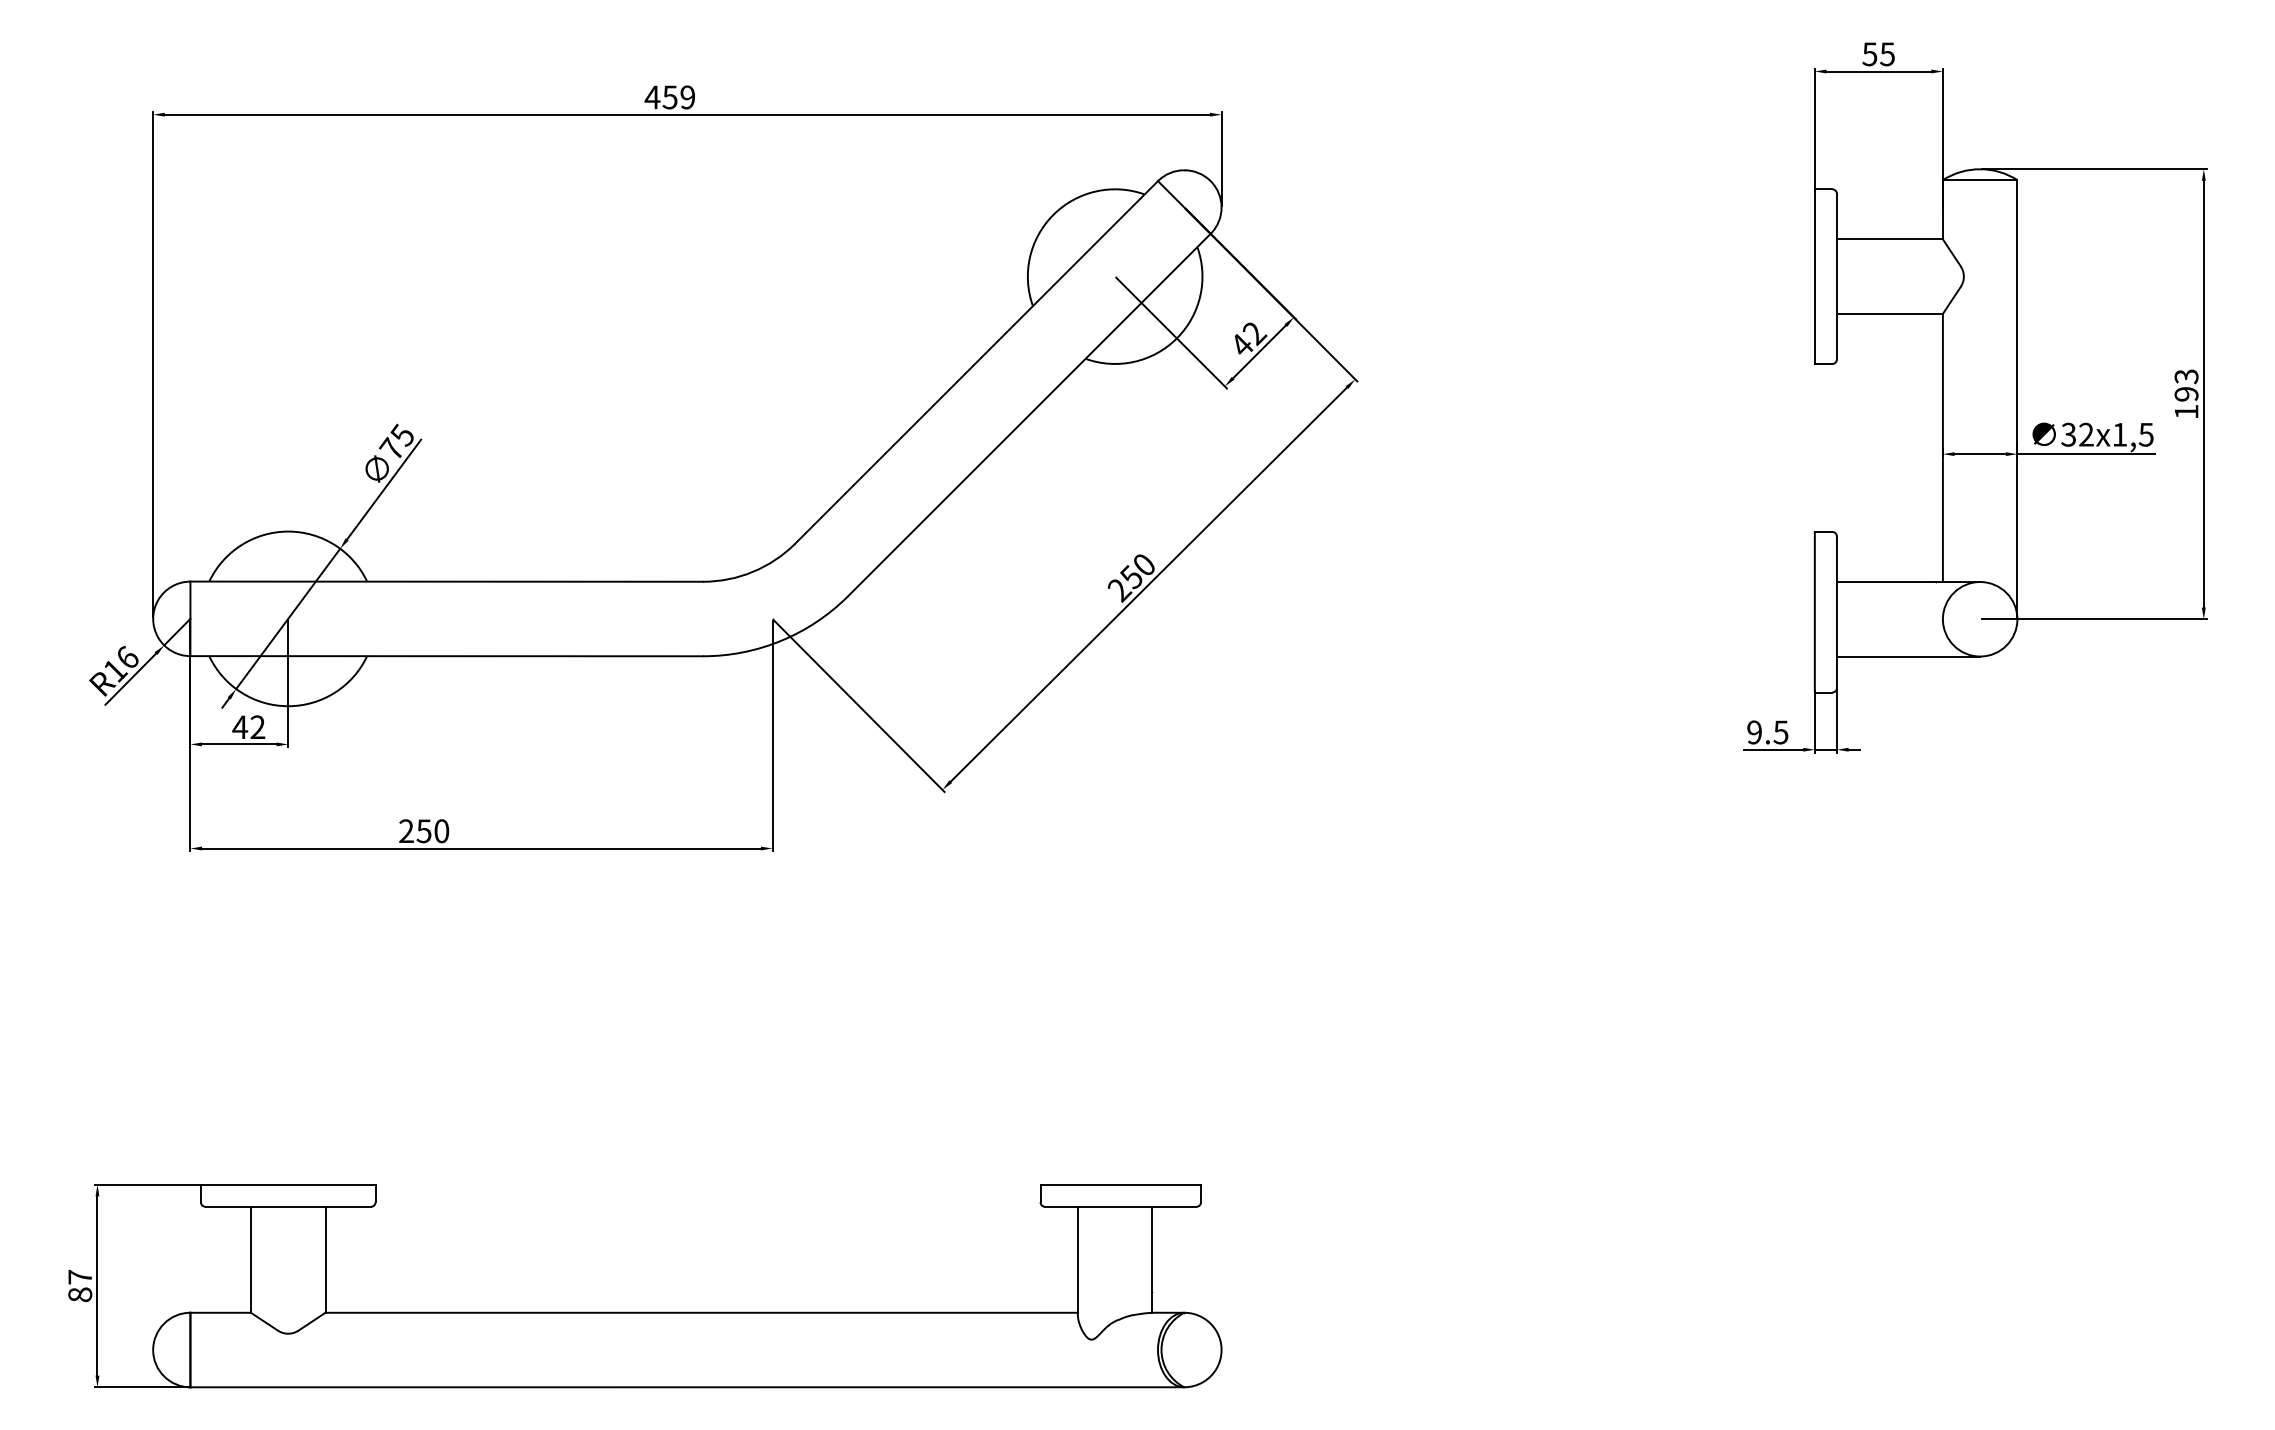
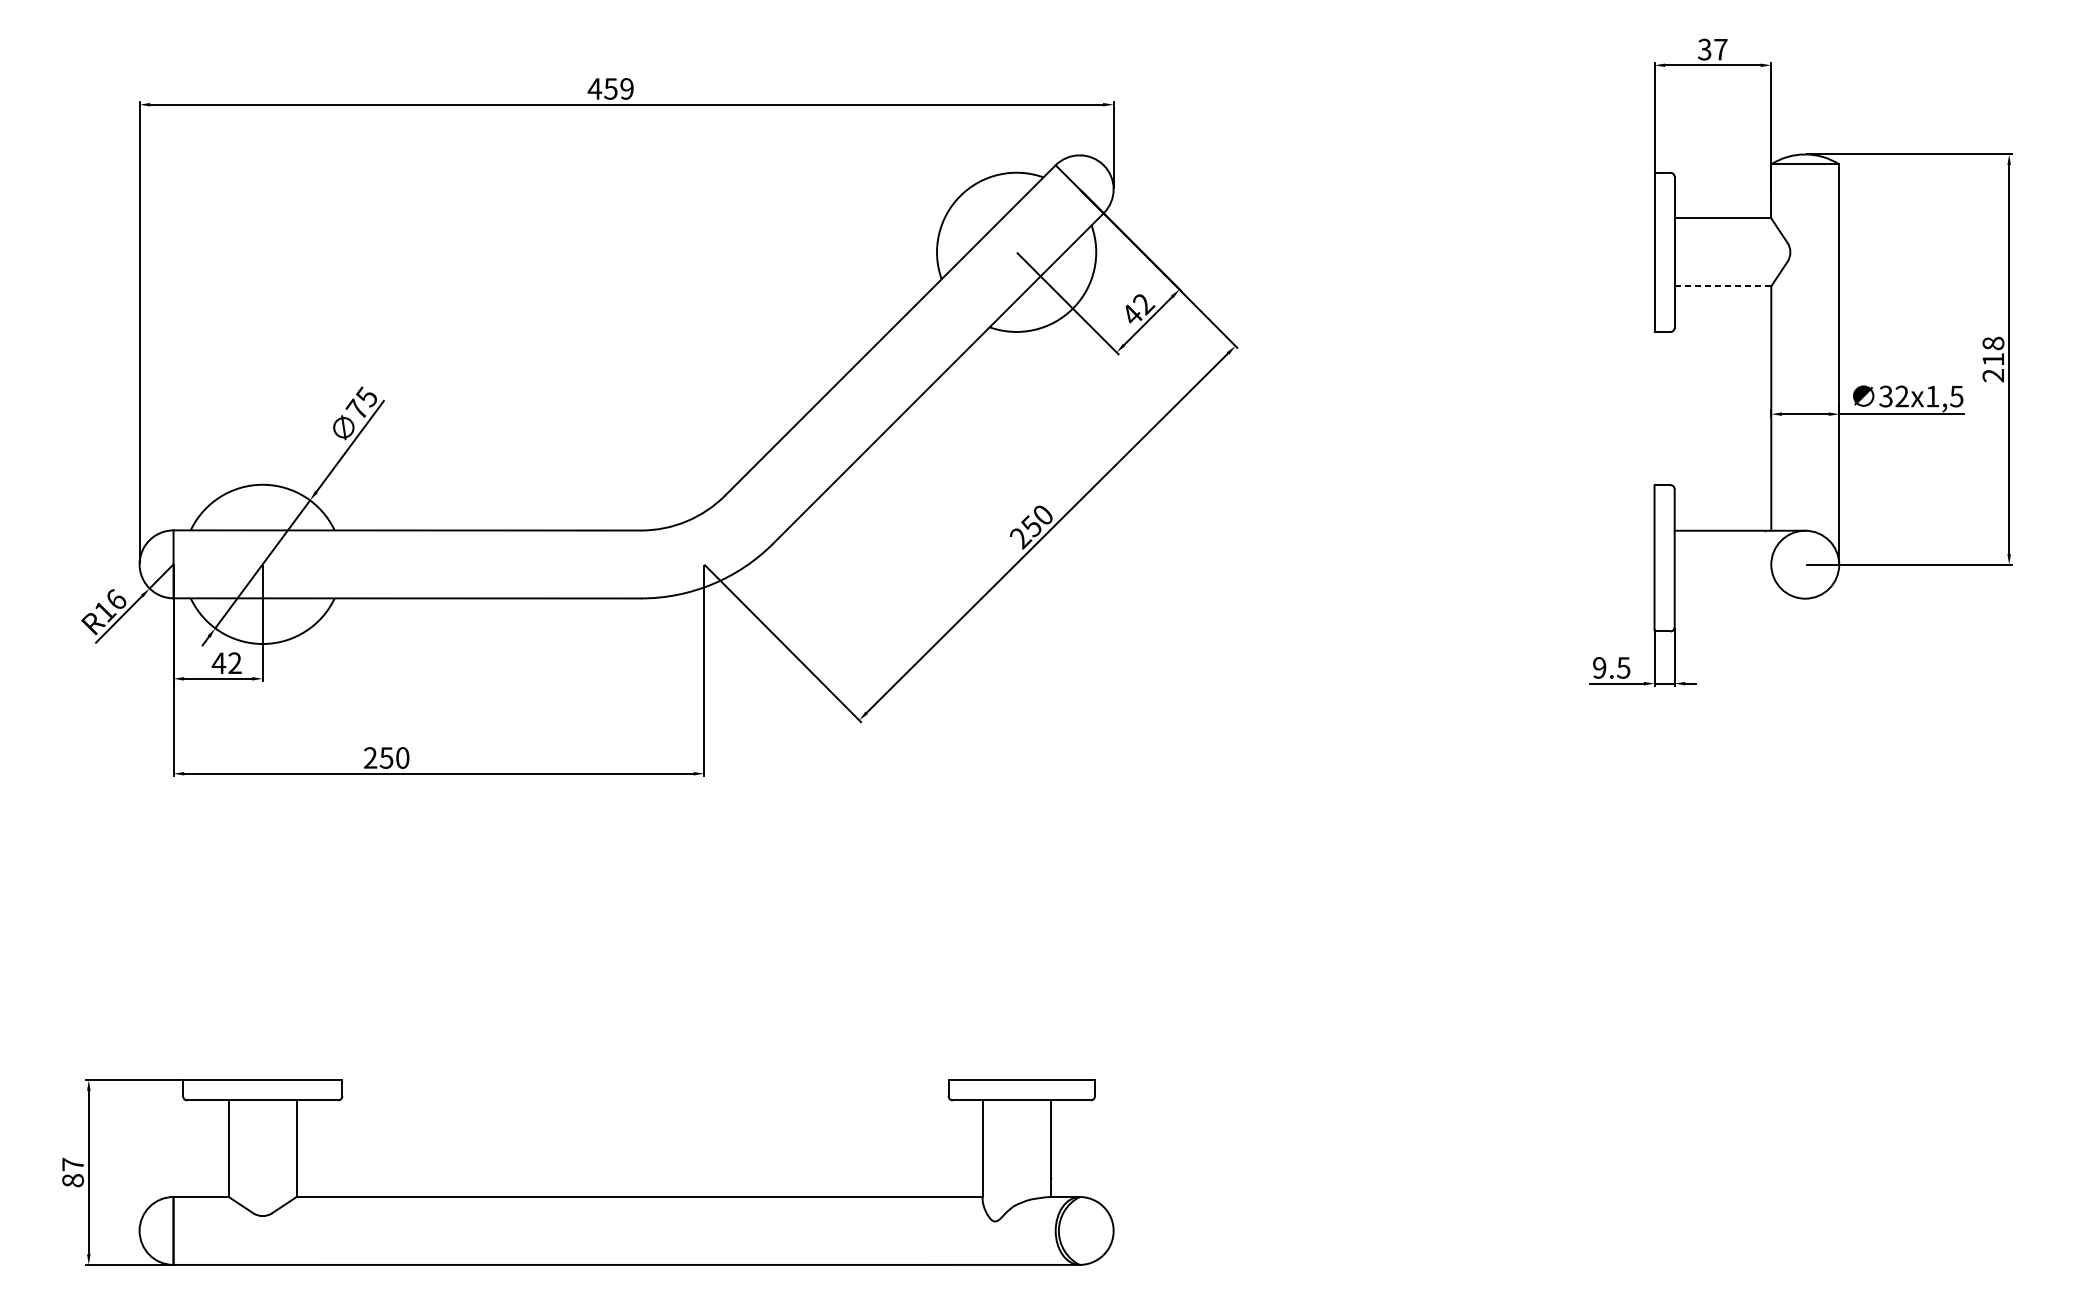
text: (1878, 54) -> (1712, 49), 55 -> 37
line: (1889, 313) -> (1722, 285), solid -> dashed
text: (2186, 394) -> (1993, 359), 193 -> 218
line: (1908, 656) -> (1739, 598), removed

